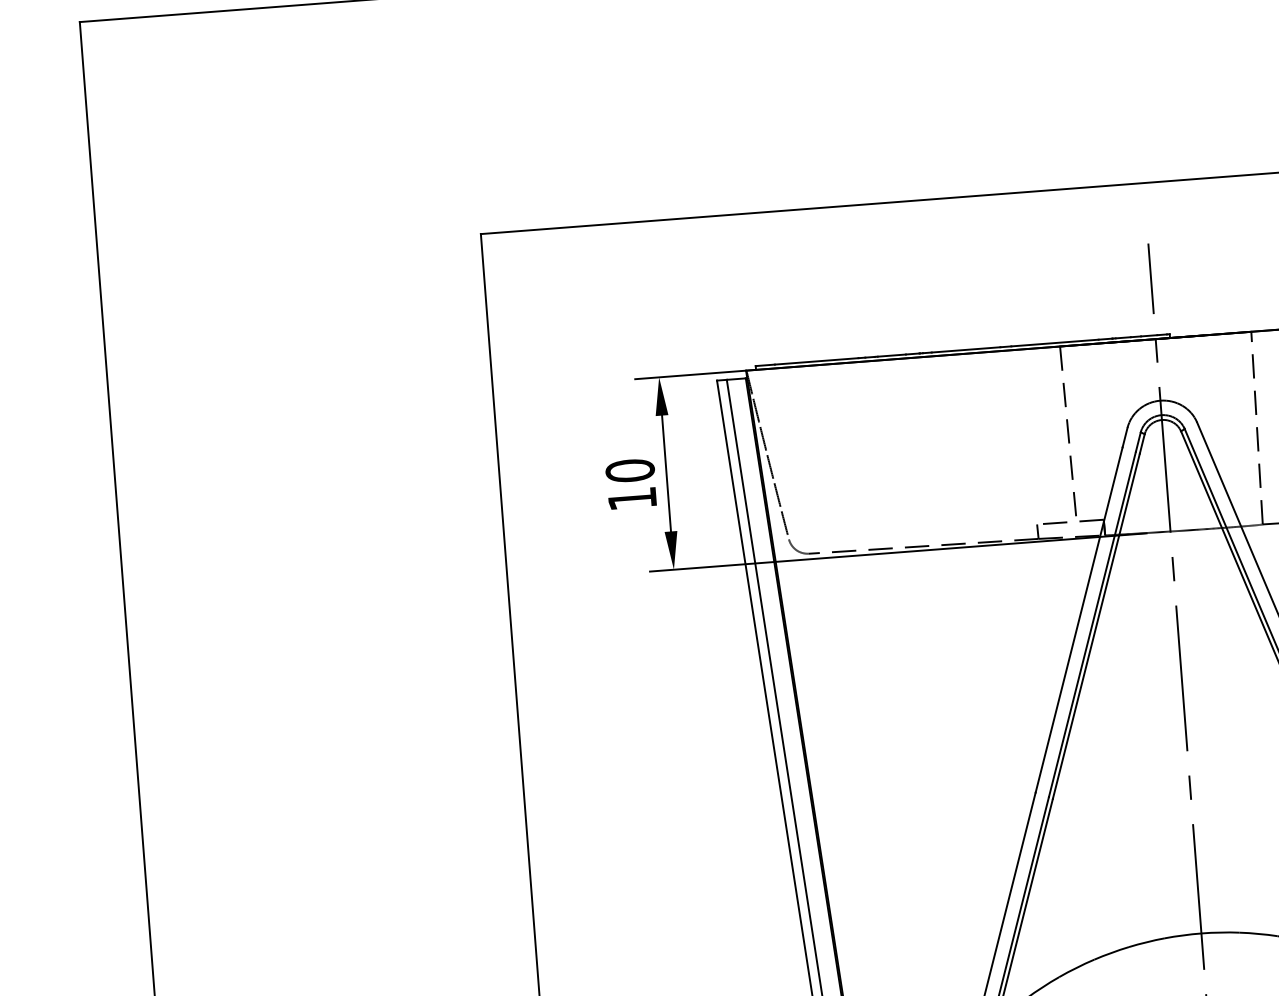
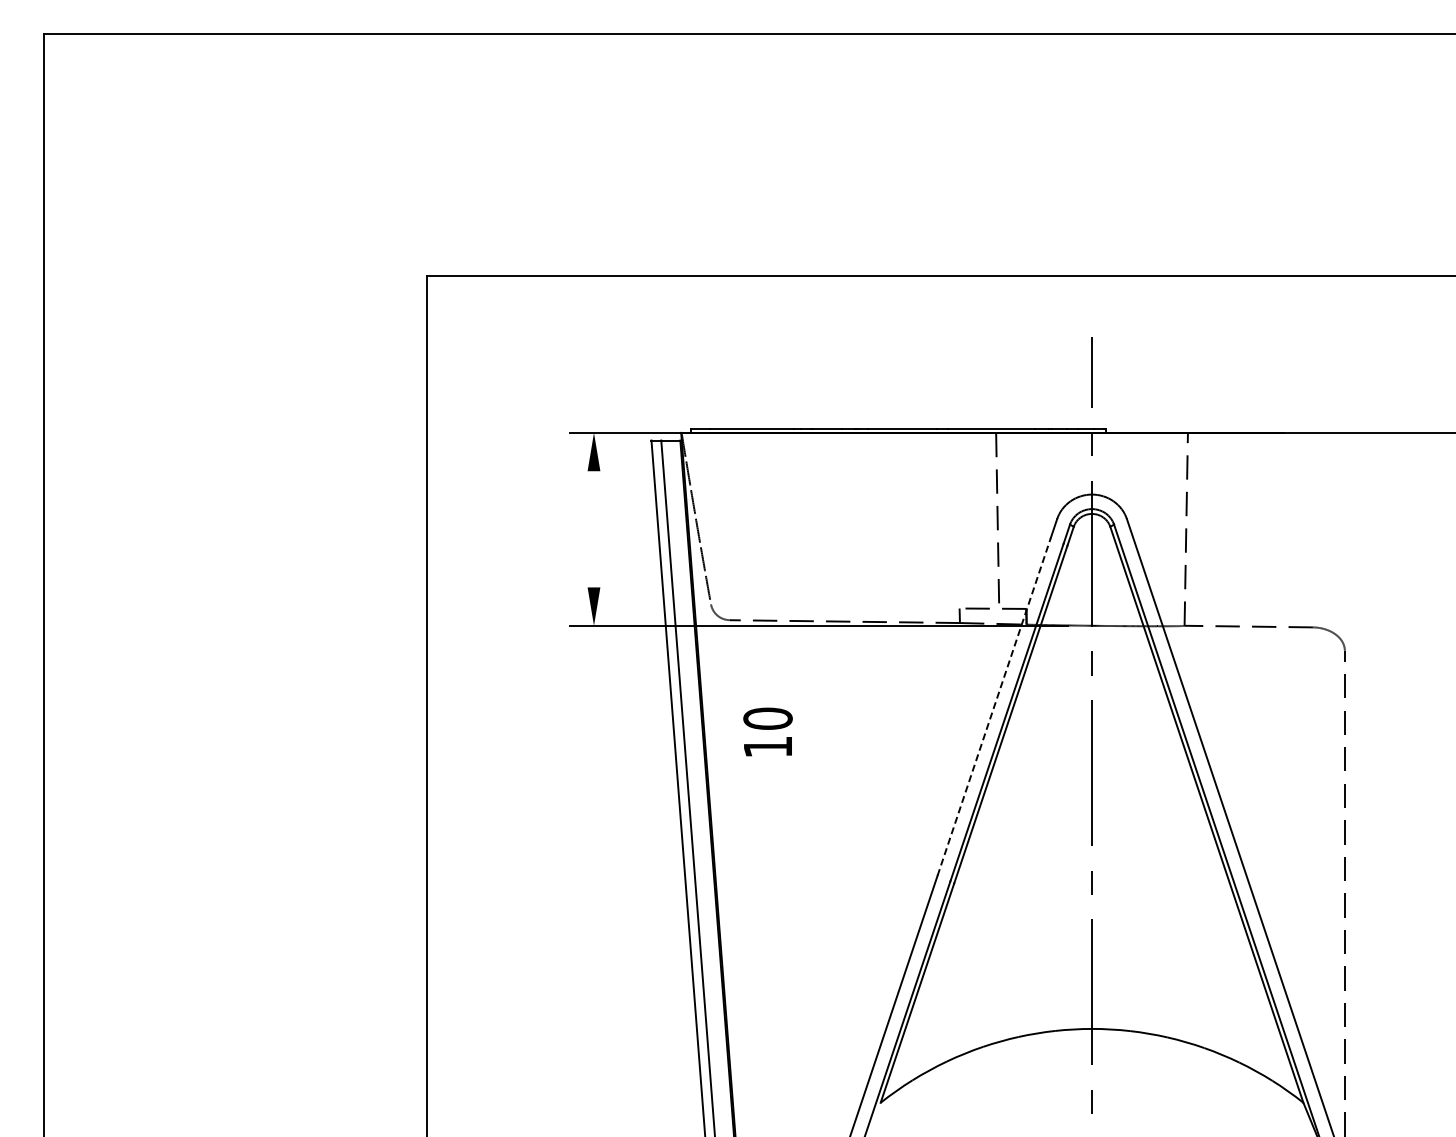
line: (667, 473) -> (594, 529), removed
text: (630, 483) -> (767, 731), moved
line: (1079, 619) -> (994, 706), solid -> dashed

